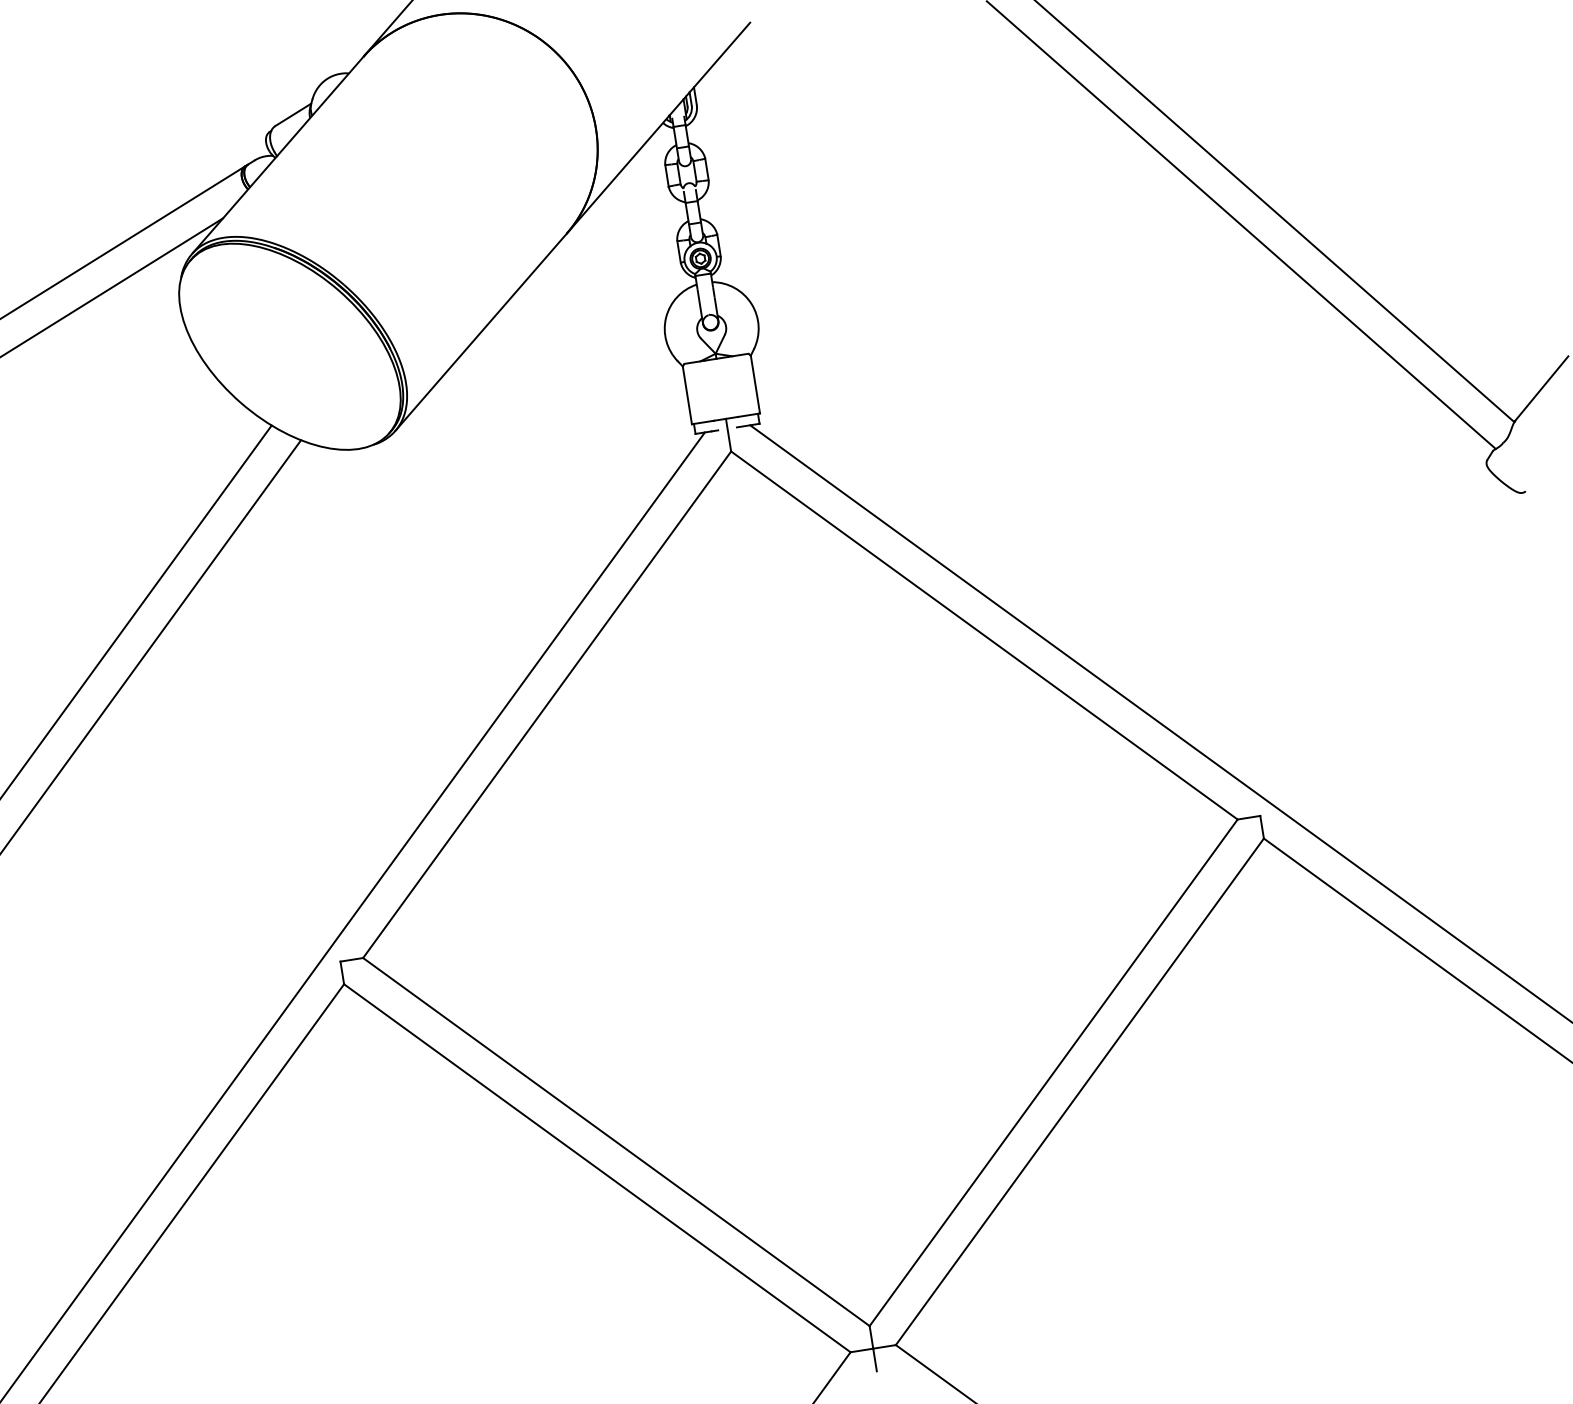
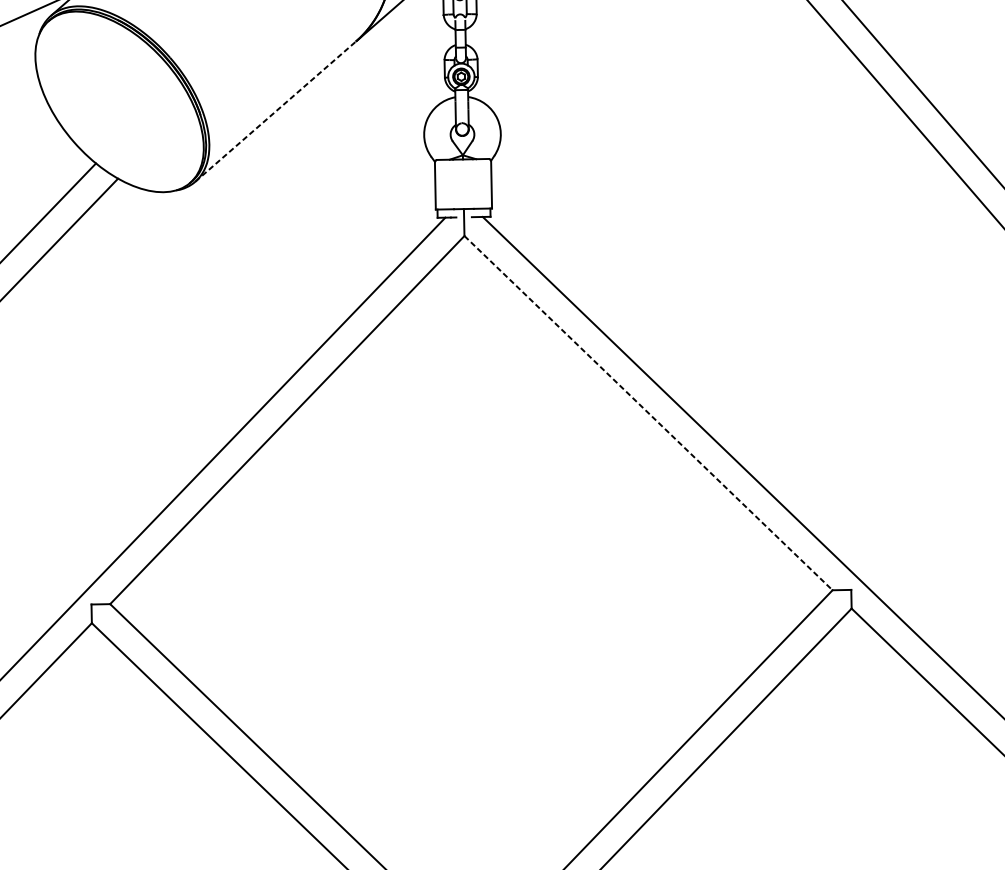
line: (481, 331) -> (276, 111), solid -> dashed
line: (984, 635) -> (648, 413), solid -> dashed

